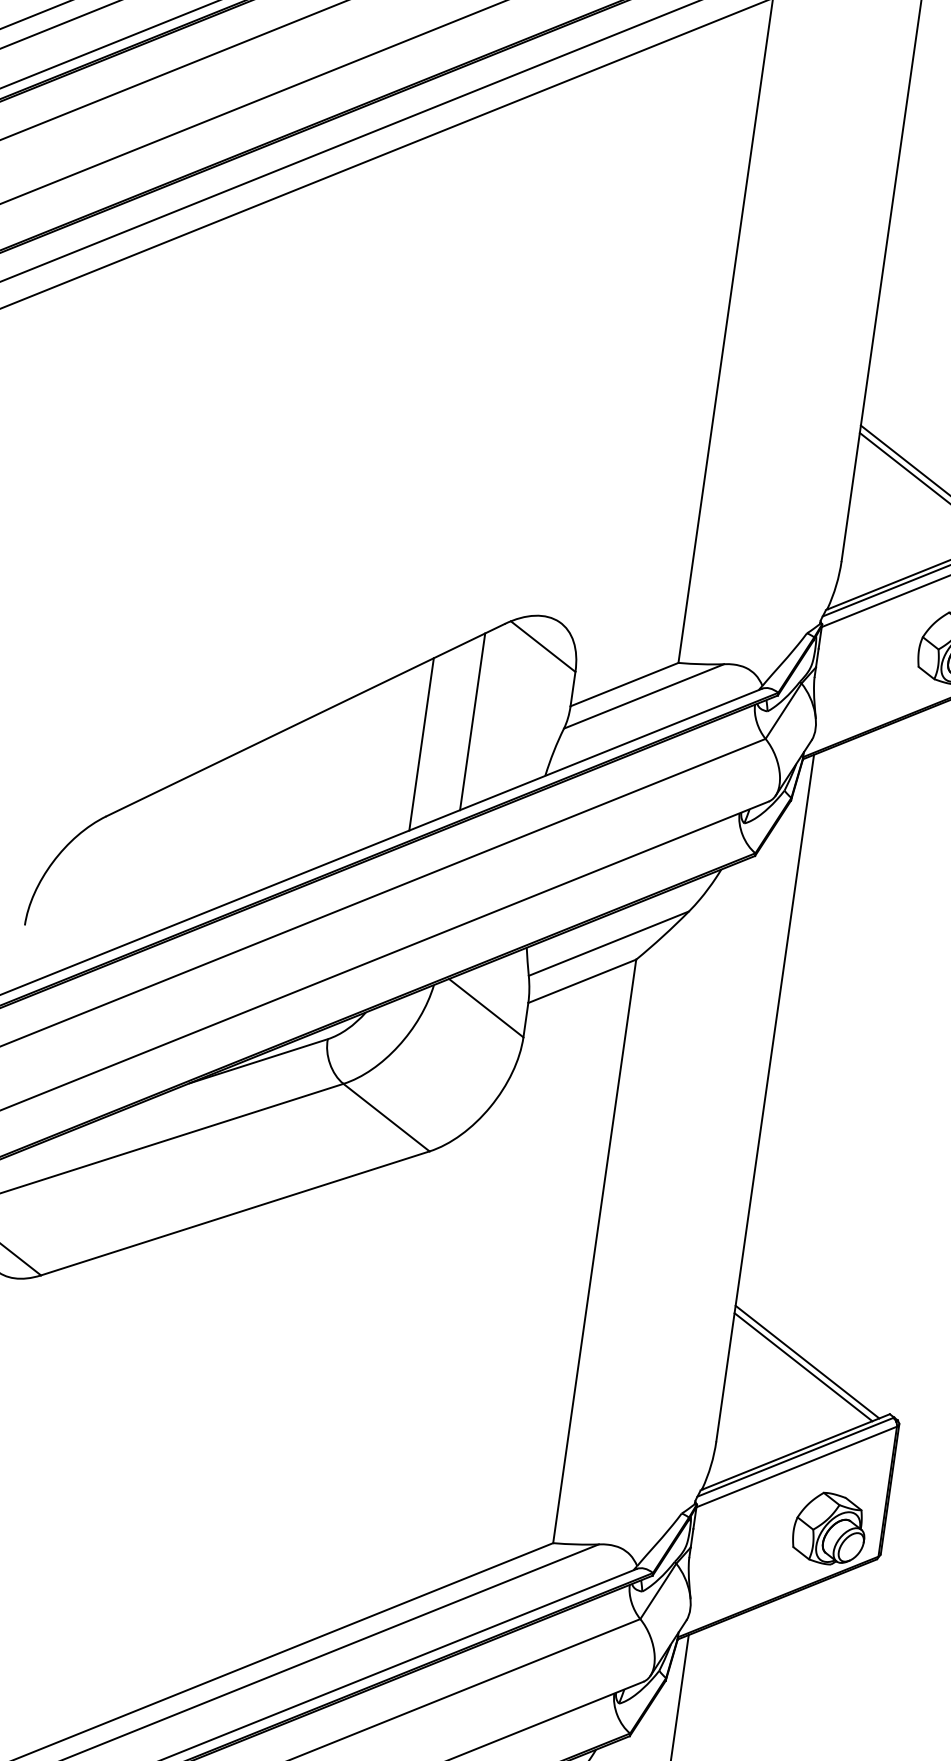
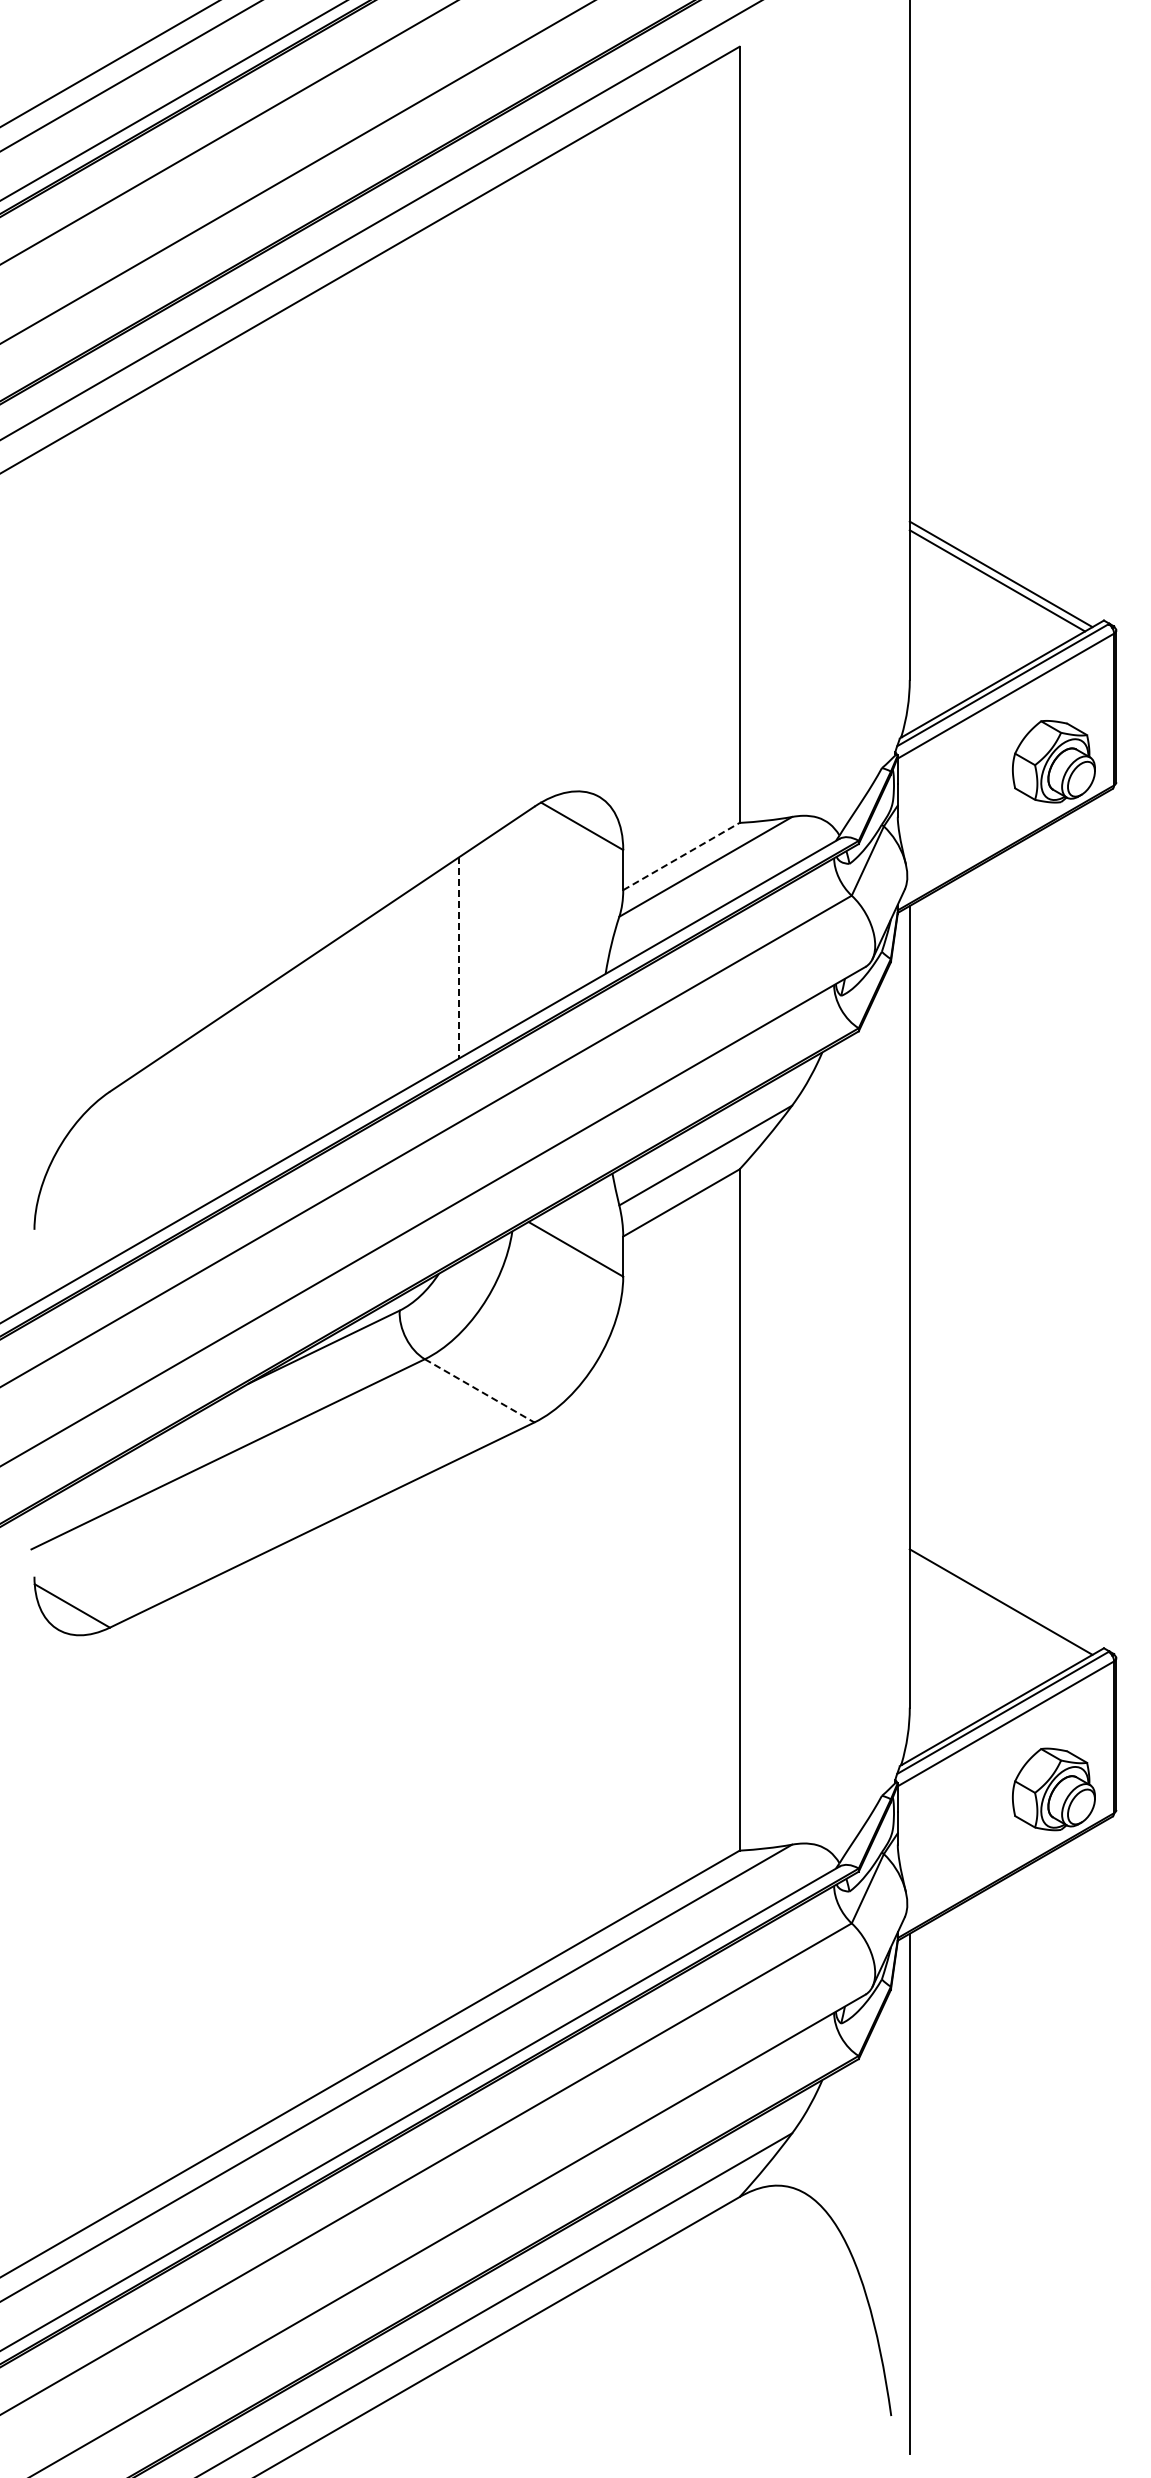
line: (624, 684) -> (681, 856), solid -> dashed
line: (472, 721) -> (513, 923), removed
line: (421, 744) -> (458, 958), solid -> dashed
line: (387, 1118) -> (480, 1391), solid -> dashed
line: (803, 1367) -> (997, 1608), removed

